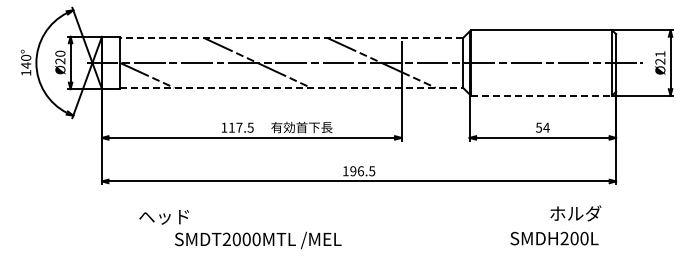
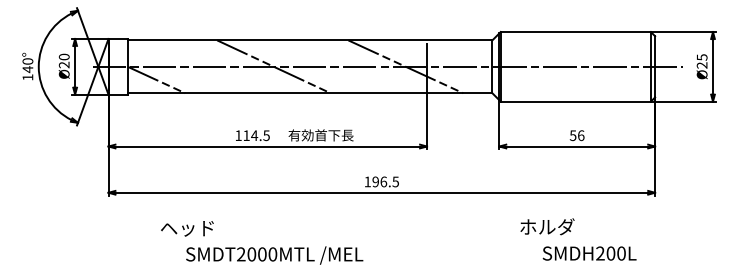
line: (291, 38) -> (309, 40), dashed -> solid
text: (660, 54) -> (702, 57), Ø21 -> Ø25
line: (292, 87) -> (311, 92), dashed -> solid
line: (541, 95) -> (575, 101), dashed -> solid
text: (239, 127) -> (254, 135), 117.5 -> 114.5
text: (546, 127) -> (581, 135), 54 -> 56
text: (575, 213) -> (547, 226), moved
text: (163, 217) -> (186, 228), moved

